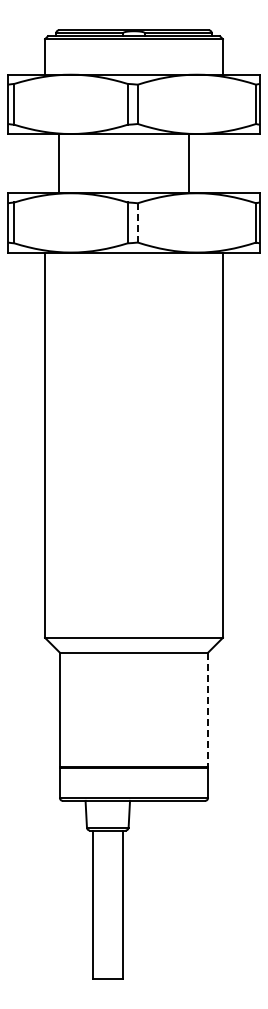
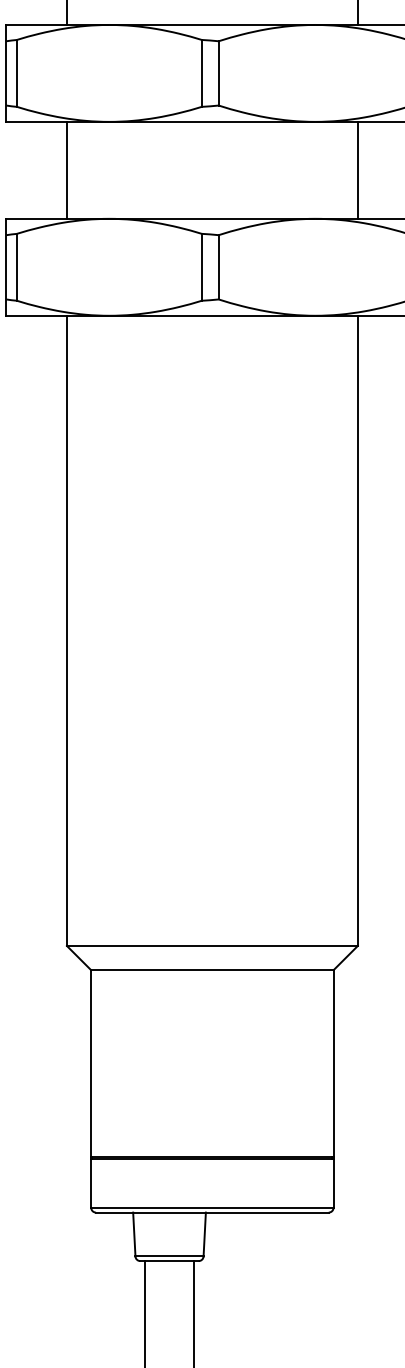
line: (59, 163) -> (67, 170), moved
line: (188, 163) -> (357, 170), moved
line: (137, 222) -> (218, 266), dashed -> solid
line: (208, 710) -> (334, 1064), dashed -> solid

